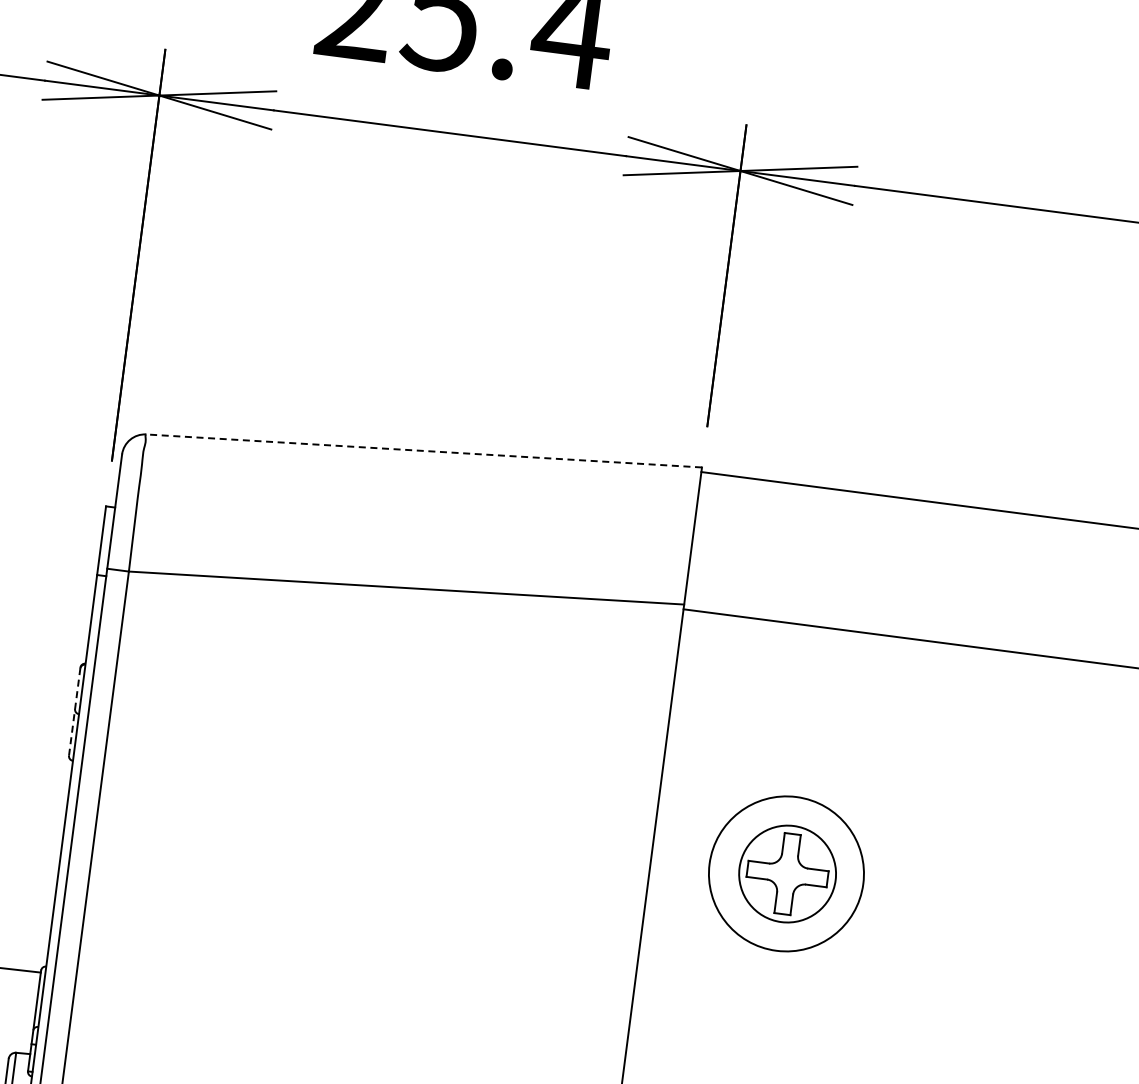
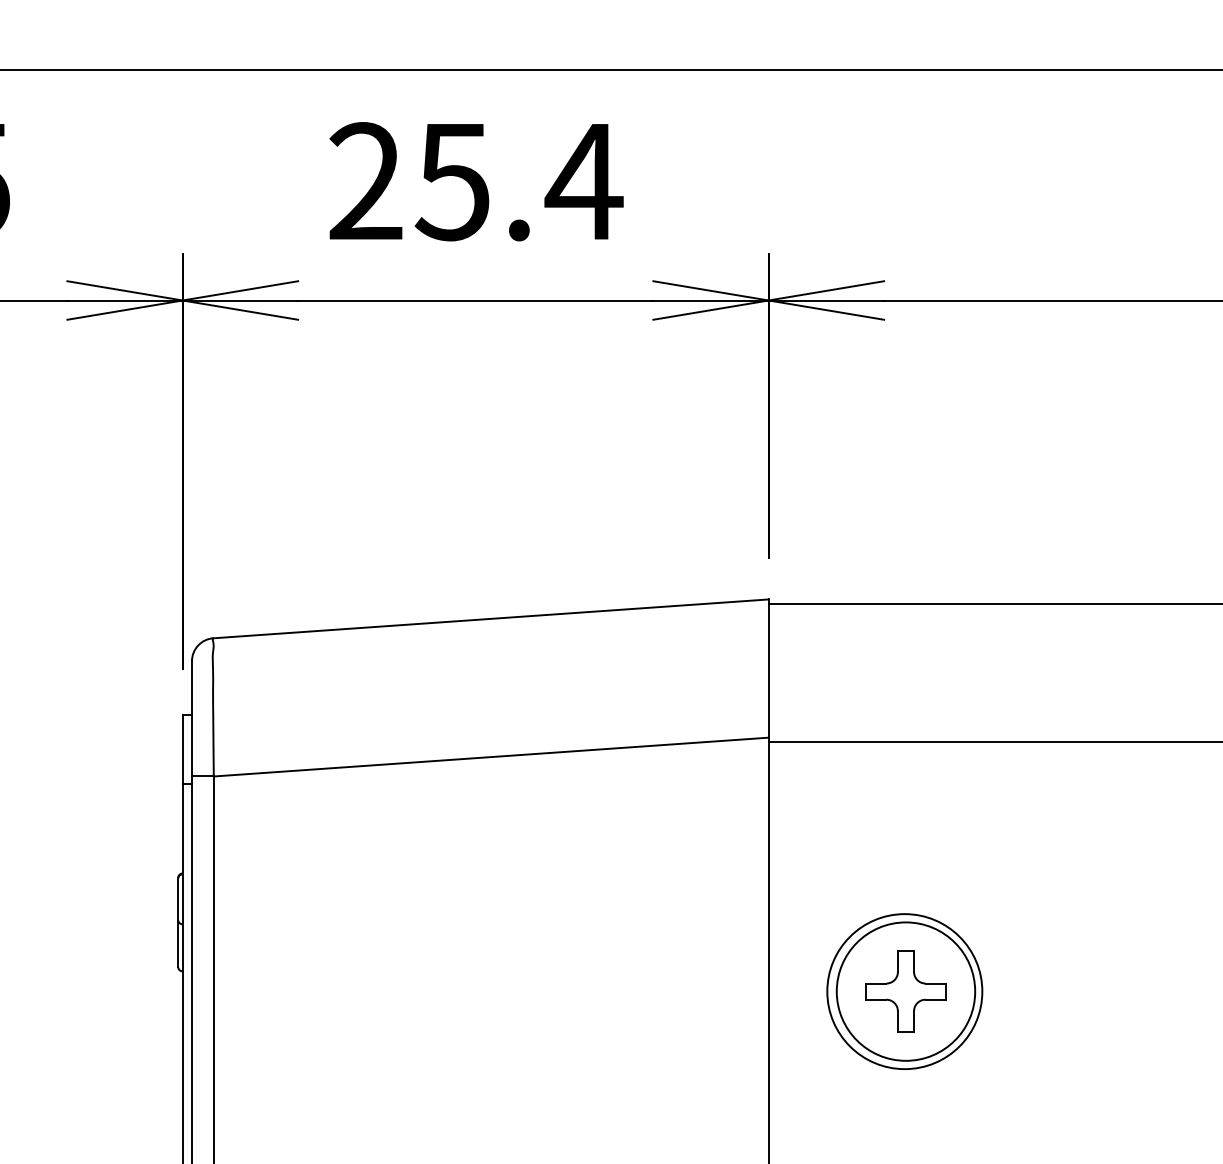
line: (423, 450) -> (490, 618), dashed -> solid
line: (75, 710) -> (178, 921), dashed -> solid
circle: (787, 873) -> (905, 991), size x1.43

